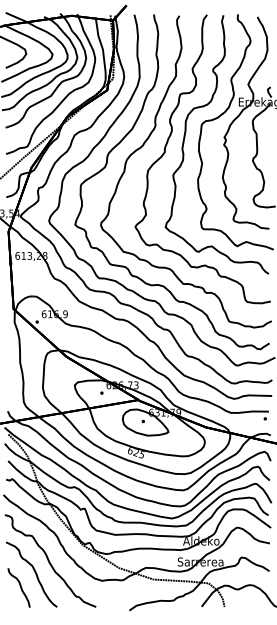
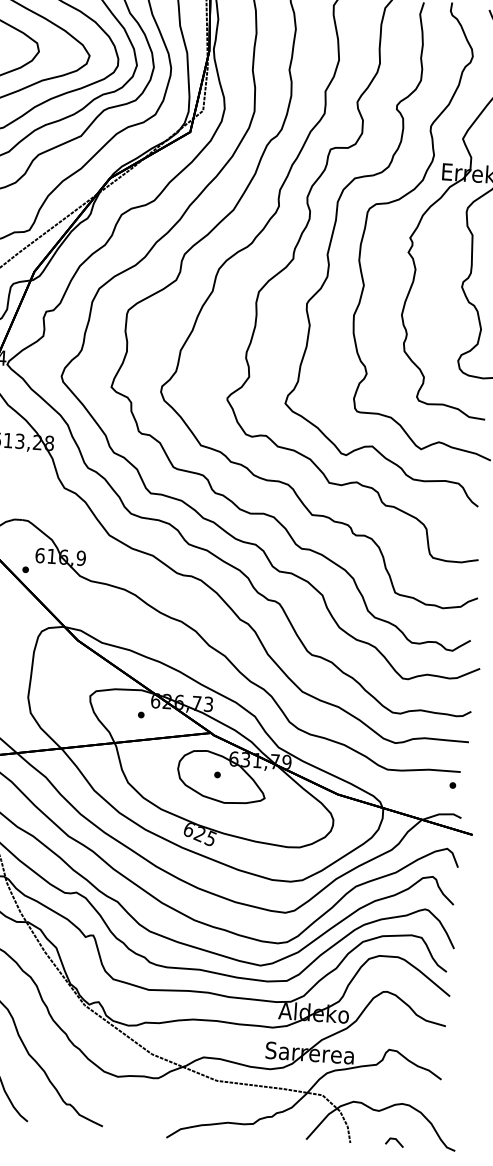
line: (247, 604) -> (394, 1140), added

